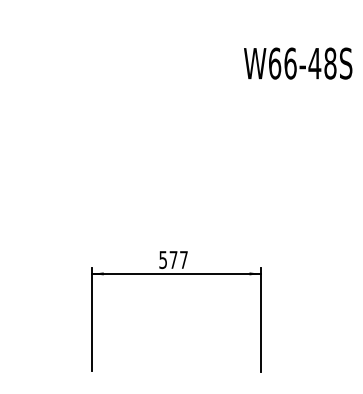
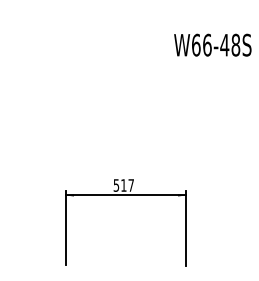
text: (173, 259) -> (123, 185), 577 -> 517

